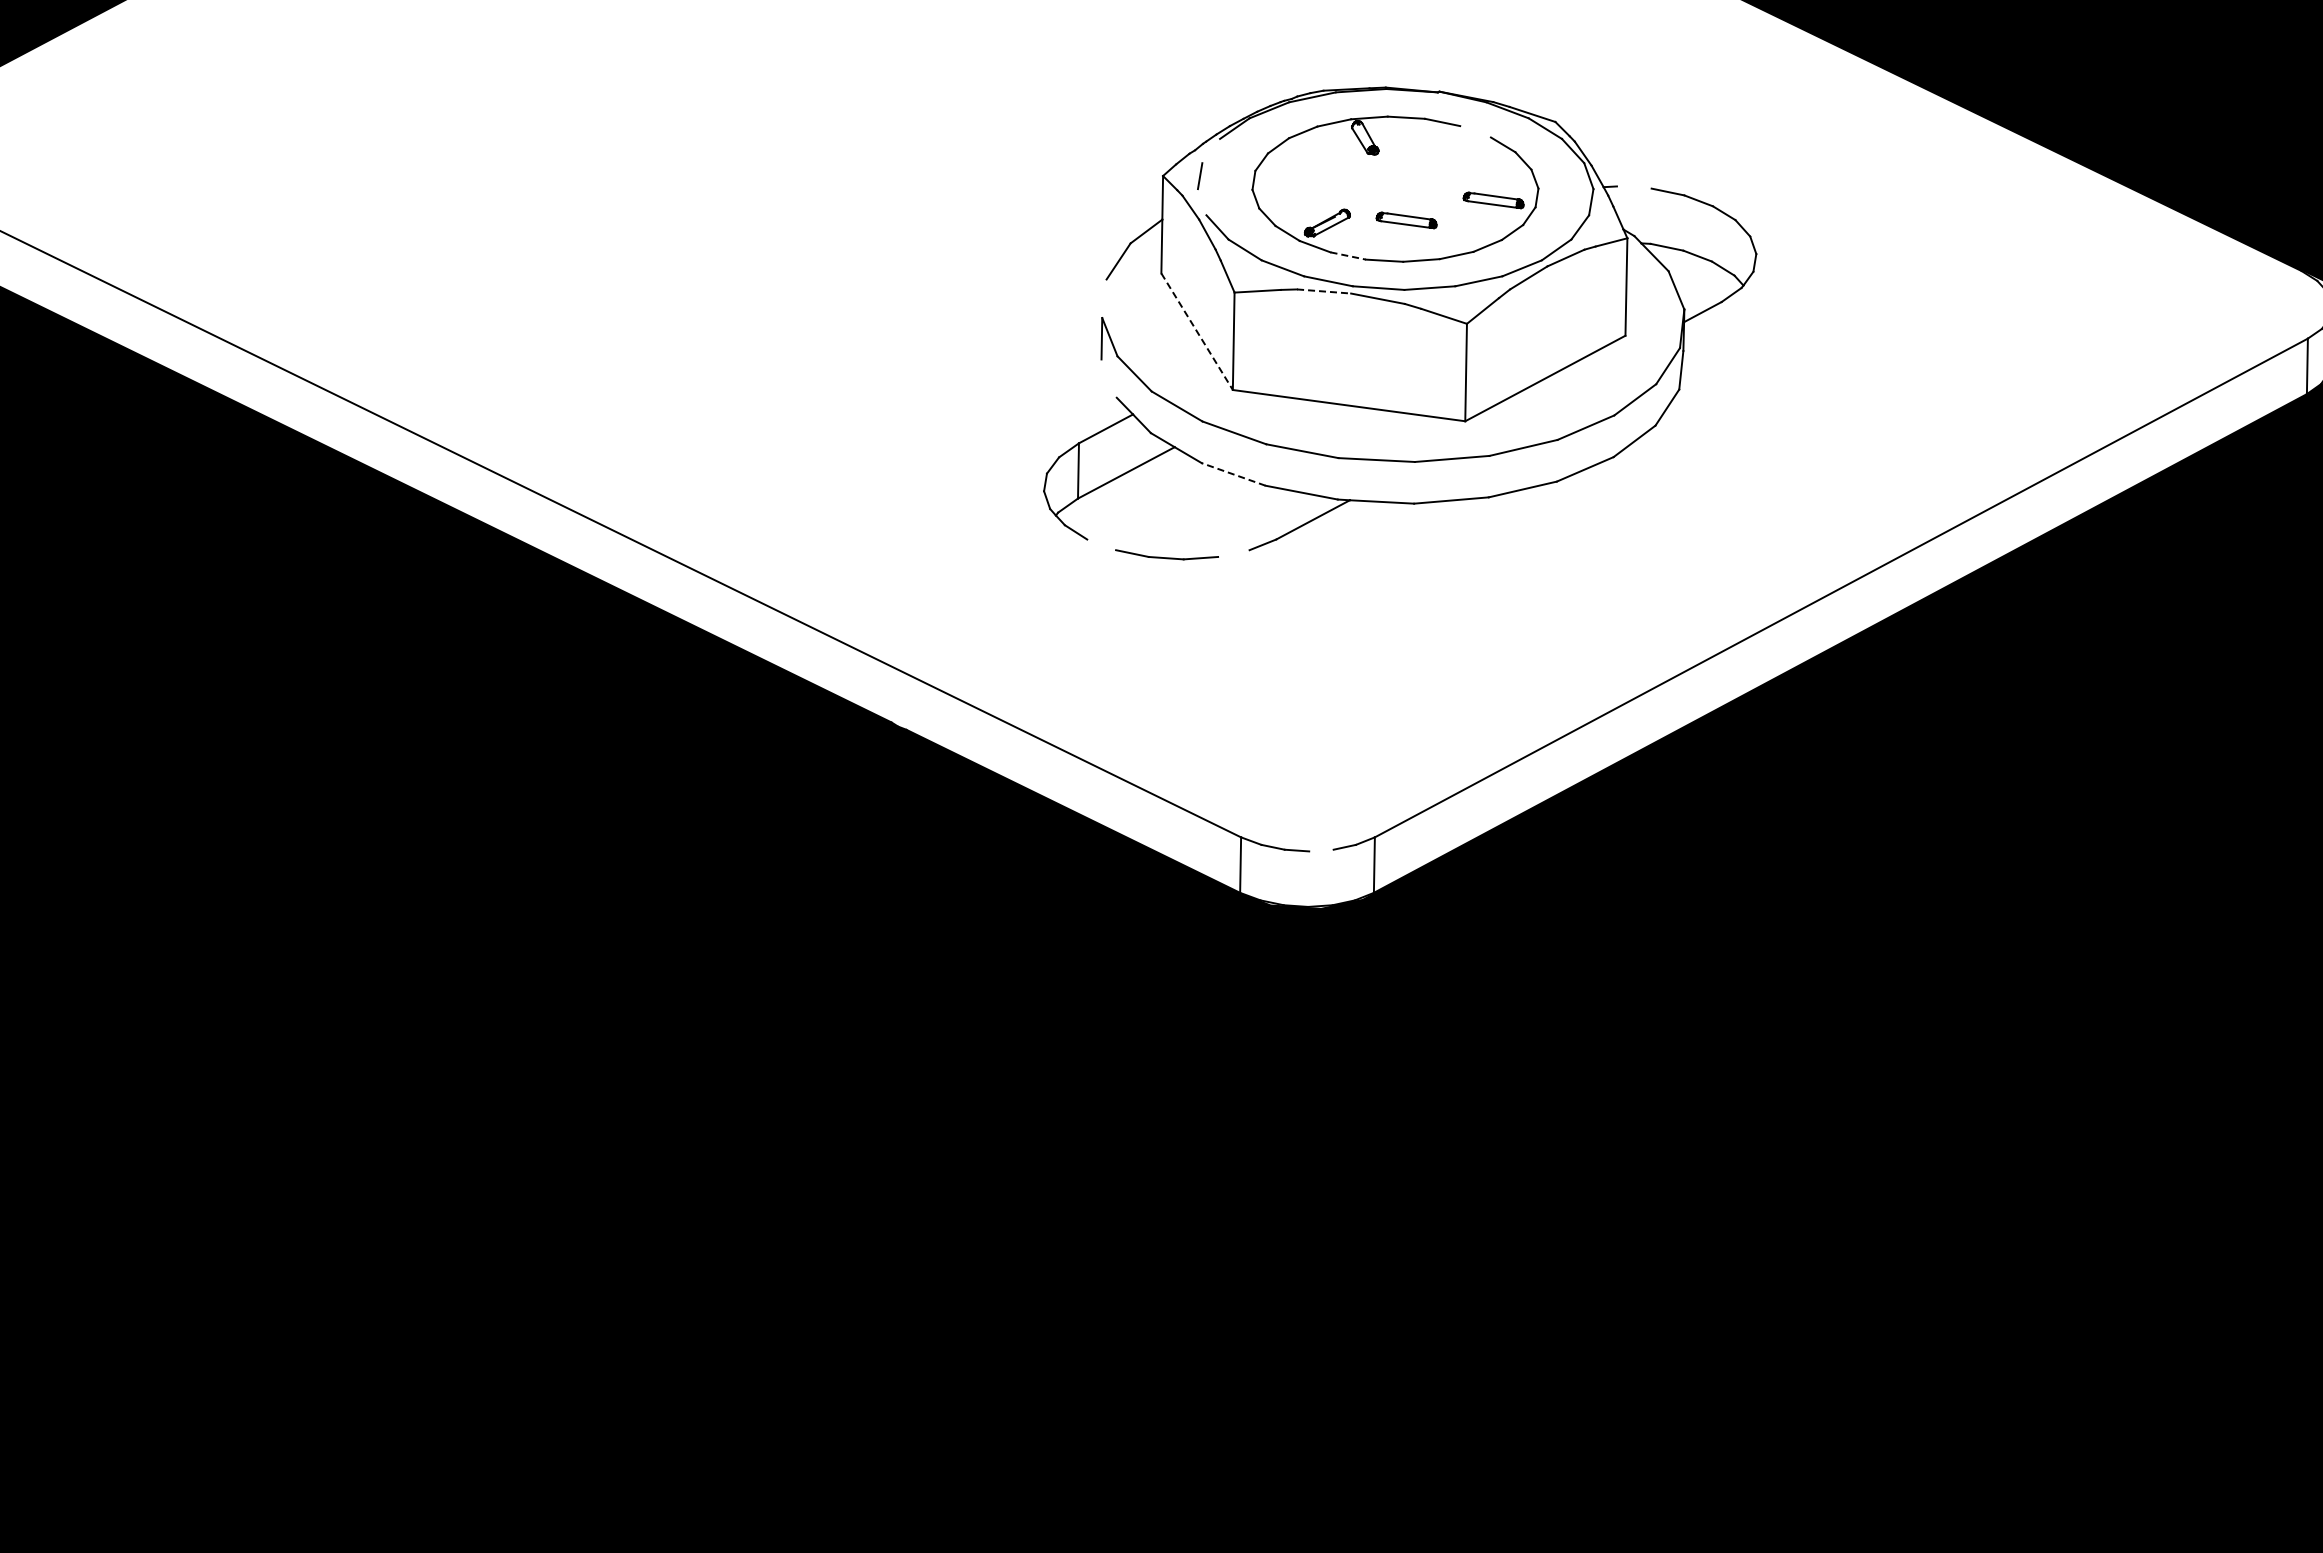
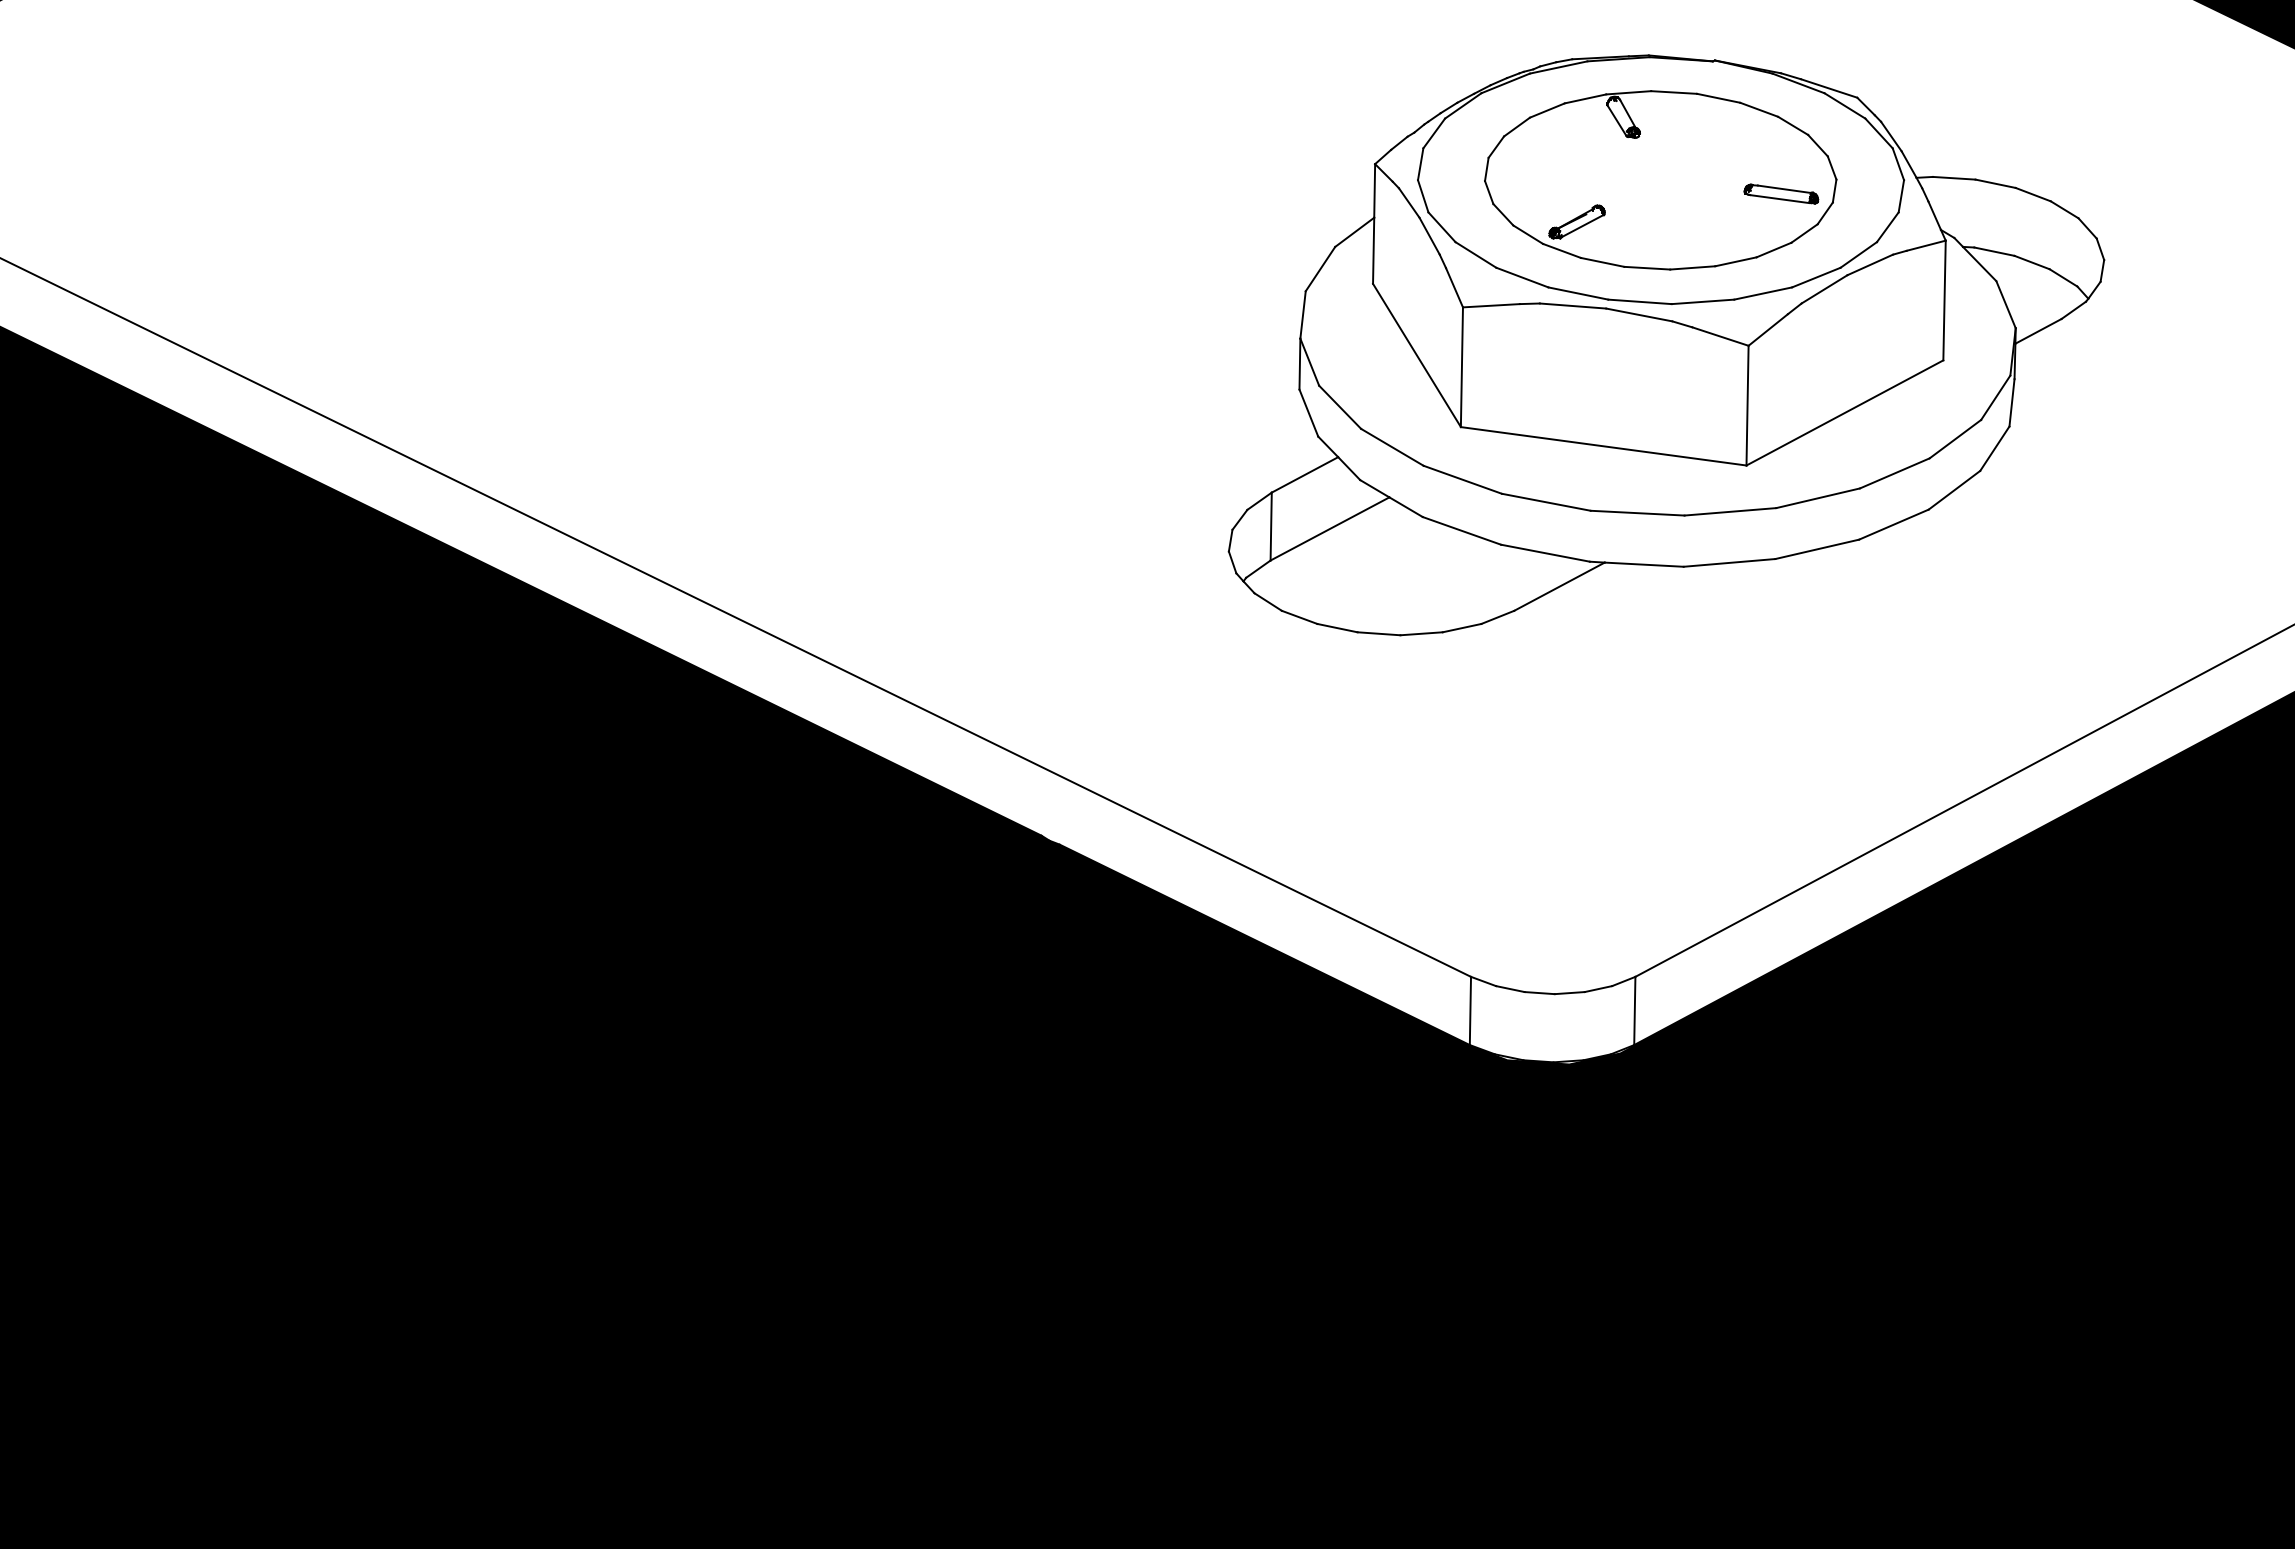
line: (1475, 131) -> (1759, 109), added
line: (1211, 150) -> (1434, 132), added
line: (1633, 187) -> (1953, 178), added
line: (1201, 202) -> (1422, 196), added
part: (1406, 220) -> (1674, 218), removed
line: (1348, 256) -> (1602, 263), dashed -> solid
line: (1324, 291) -> (1573, 306), dashed -> solid
line: (1104, 298) -> (1303, 314), added
line: (1197, 332) -> (1417, 356), dashed -> solid
line: (1108, 378) -> (1308, 412), added
line: (1233, 474) -> (1461, 530), dashed -> solid
line: (1101, 544) -> (1299, 616), added
line: (1233, 553) -> (1461, 628), added
line: (1321, 850) -> (1569, 992), added

